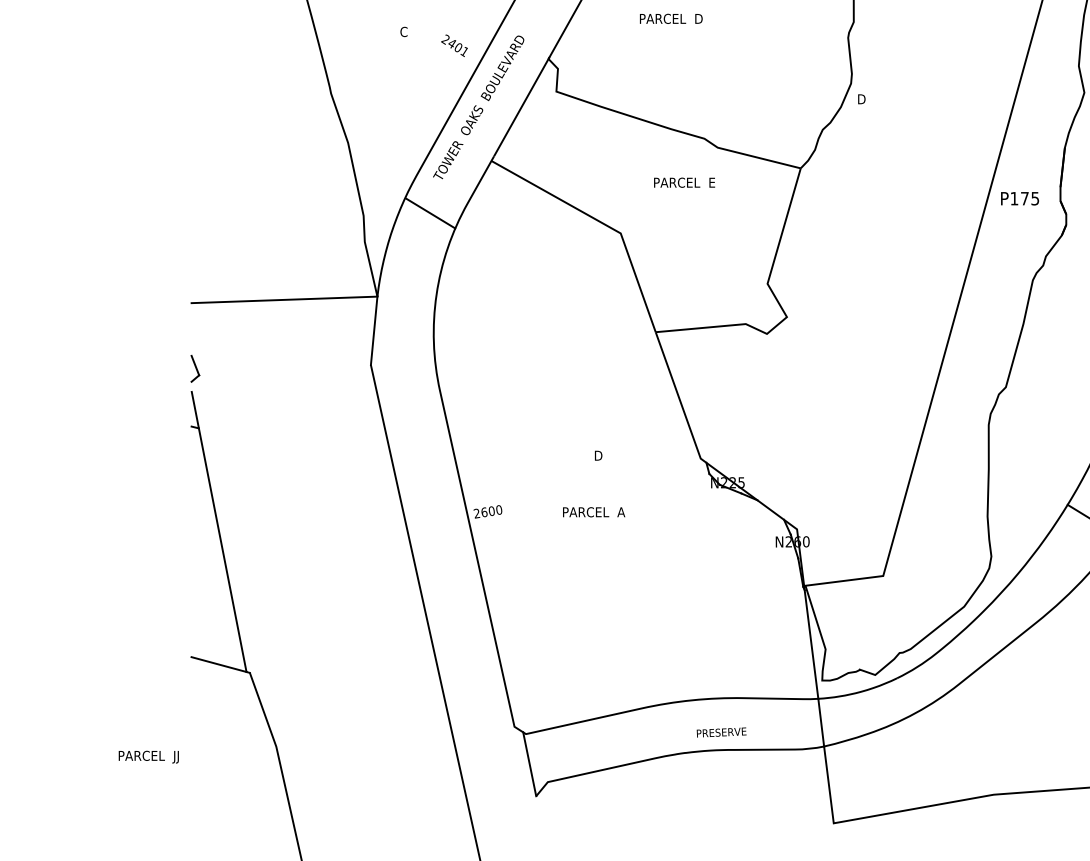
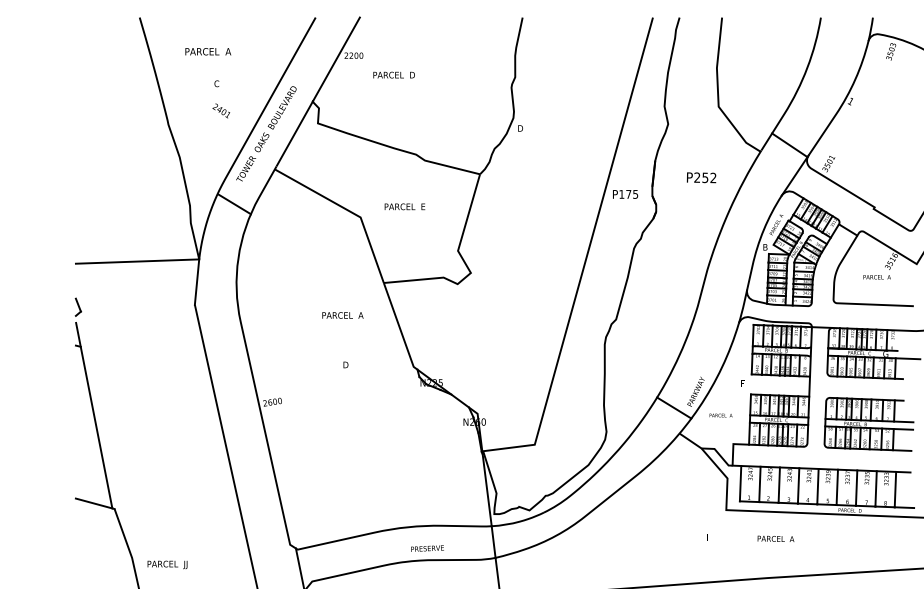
text: (454, 45) -> (221, 110), moved
text: (683, 182) -> (404, 206), moved
text: (593, 512) -> (342, 315), moved
text: (148, 756) -> (167, 564), moved

